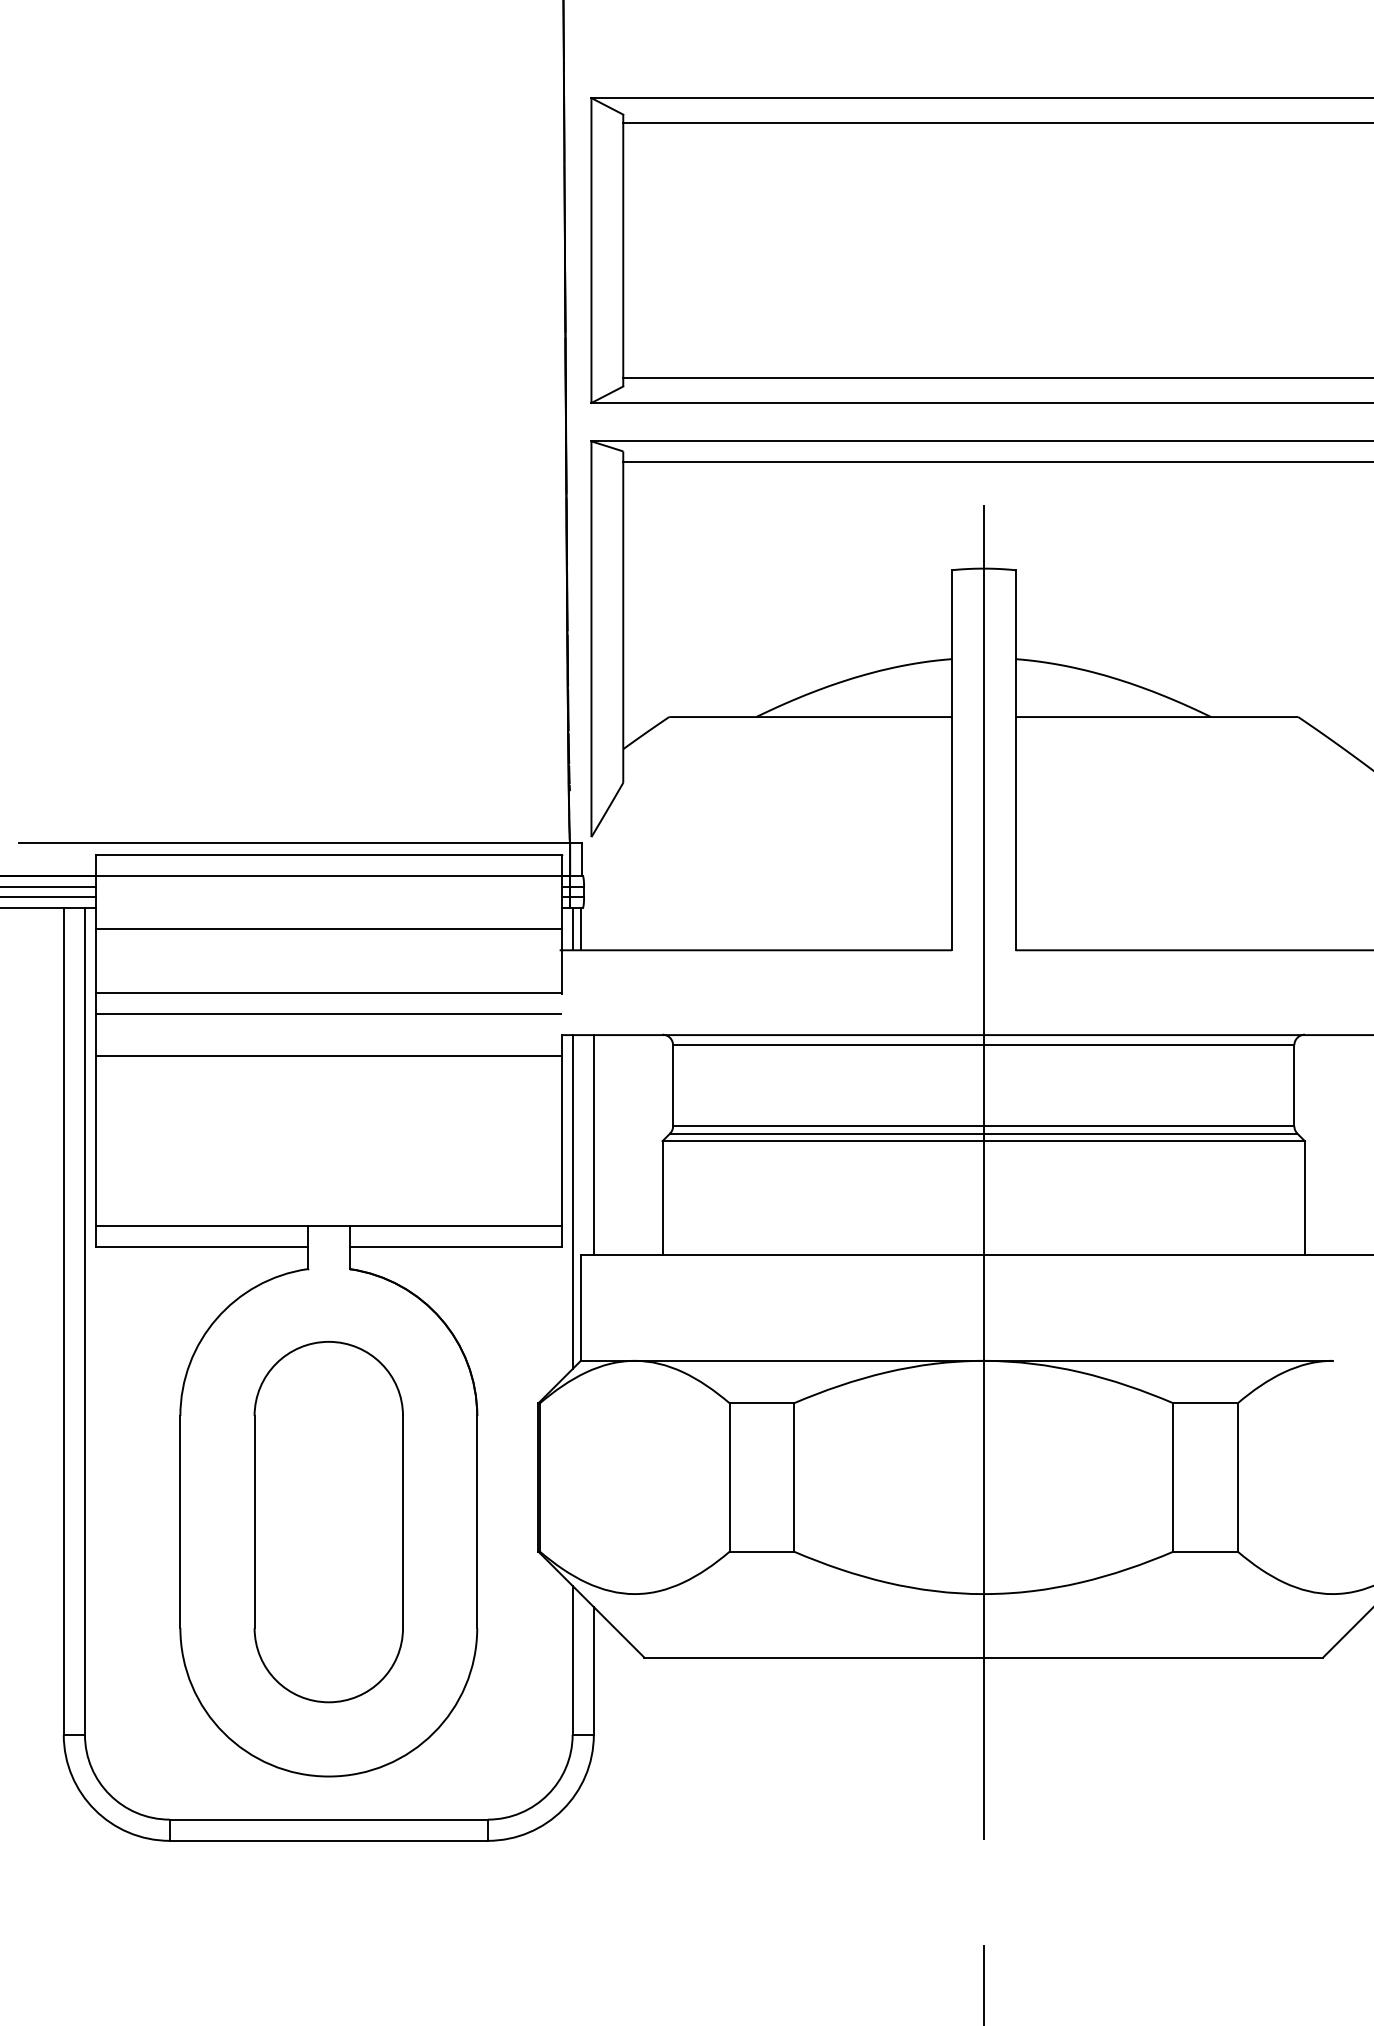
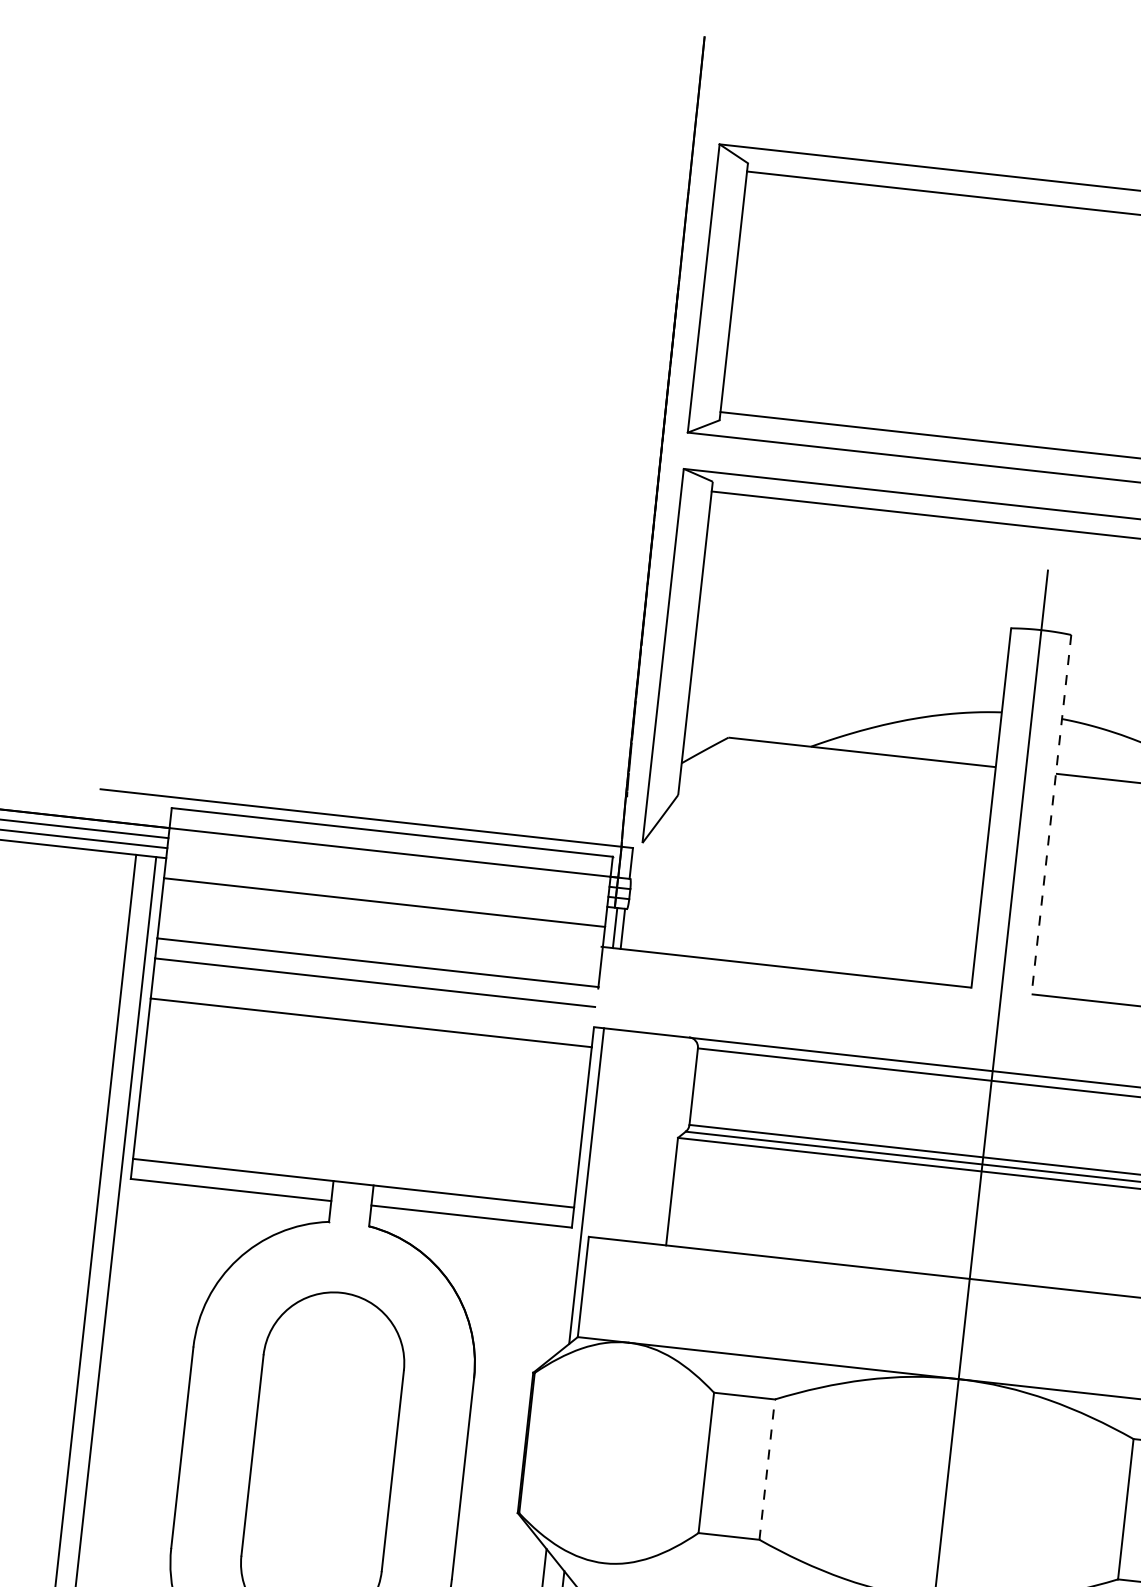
line: (1015, 760) -> (1051, 814), solid -> dashed
line: (593, 1144) -> (612, 1133), removed
line: (794, 1476) -> (767, 1468), solid -> dashed

